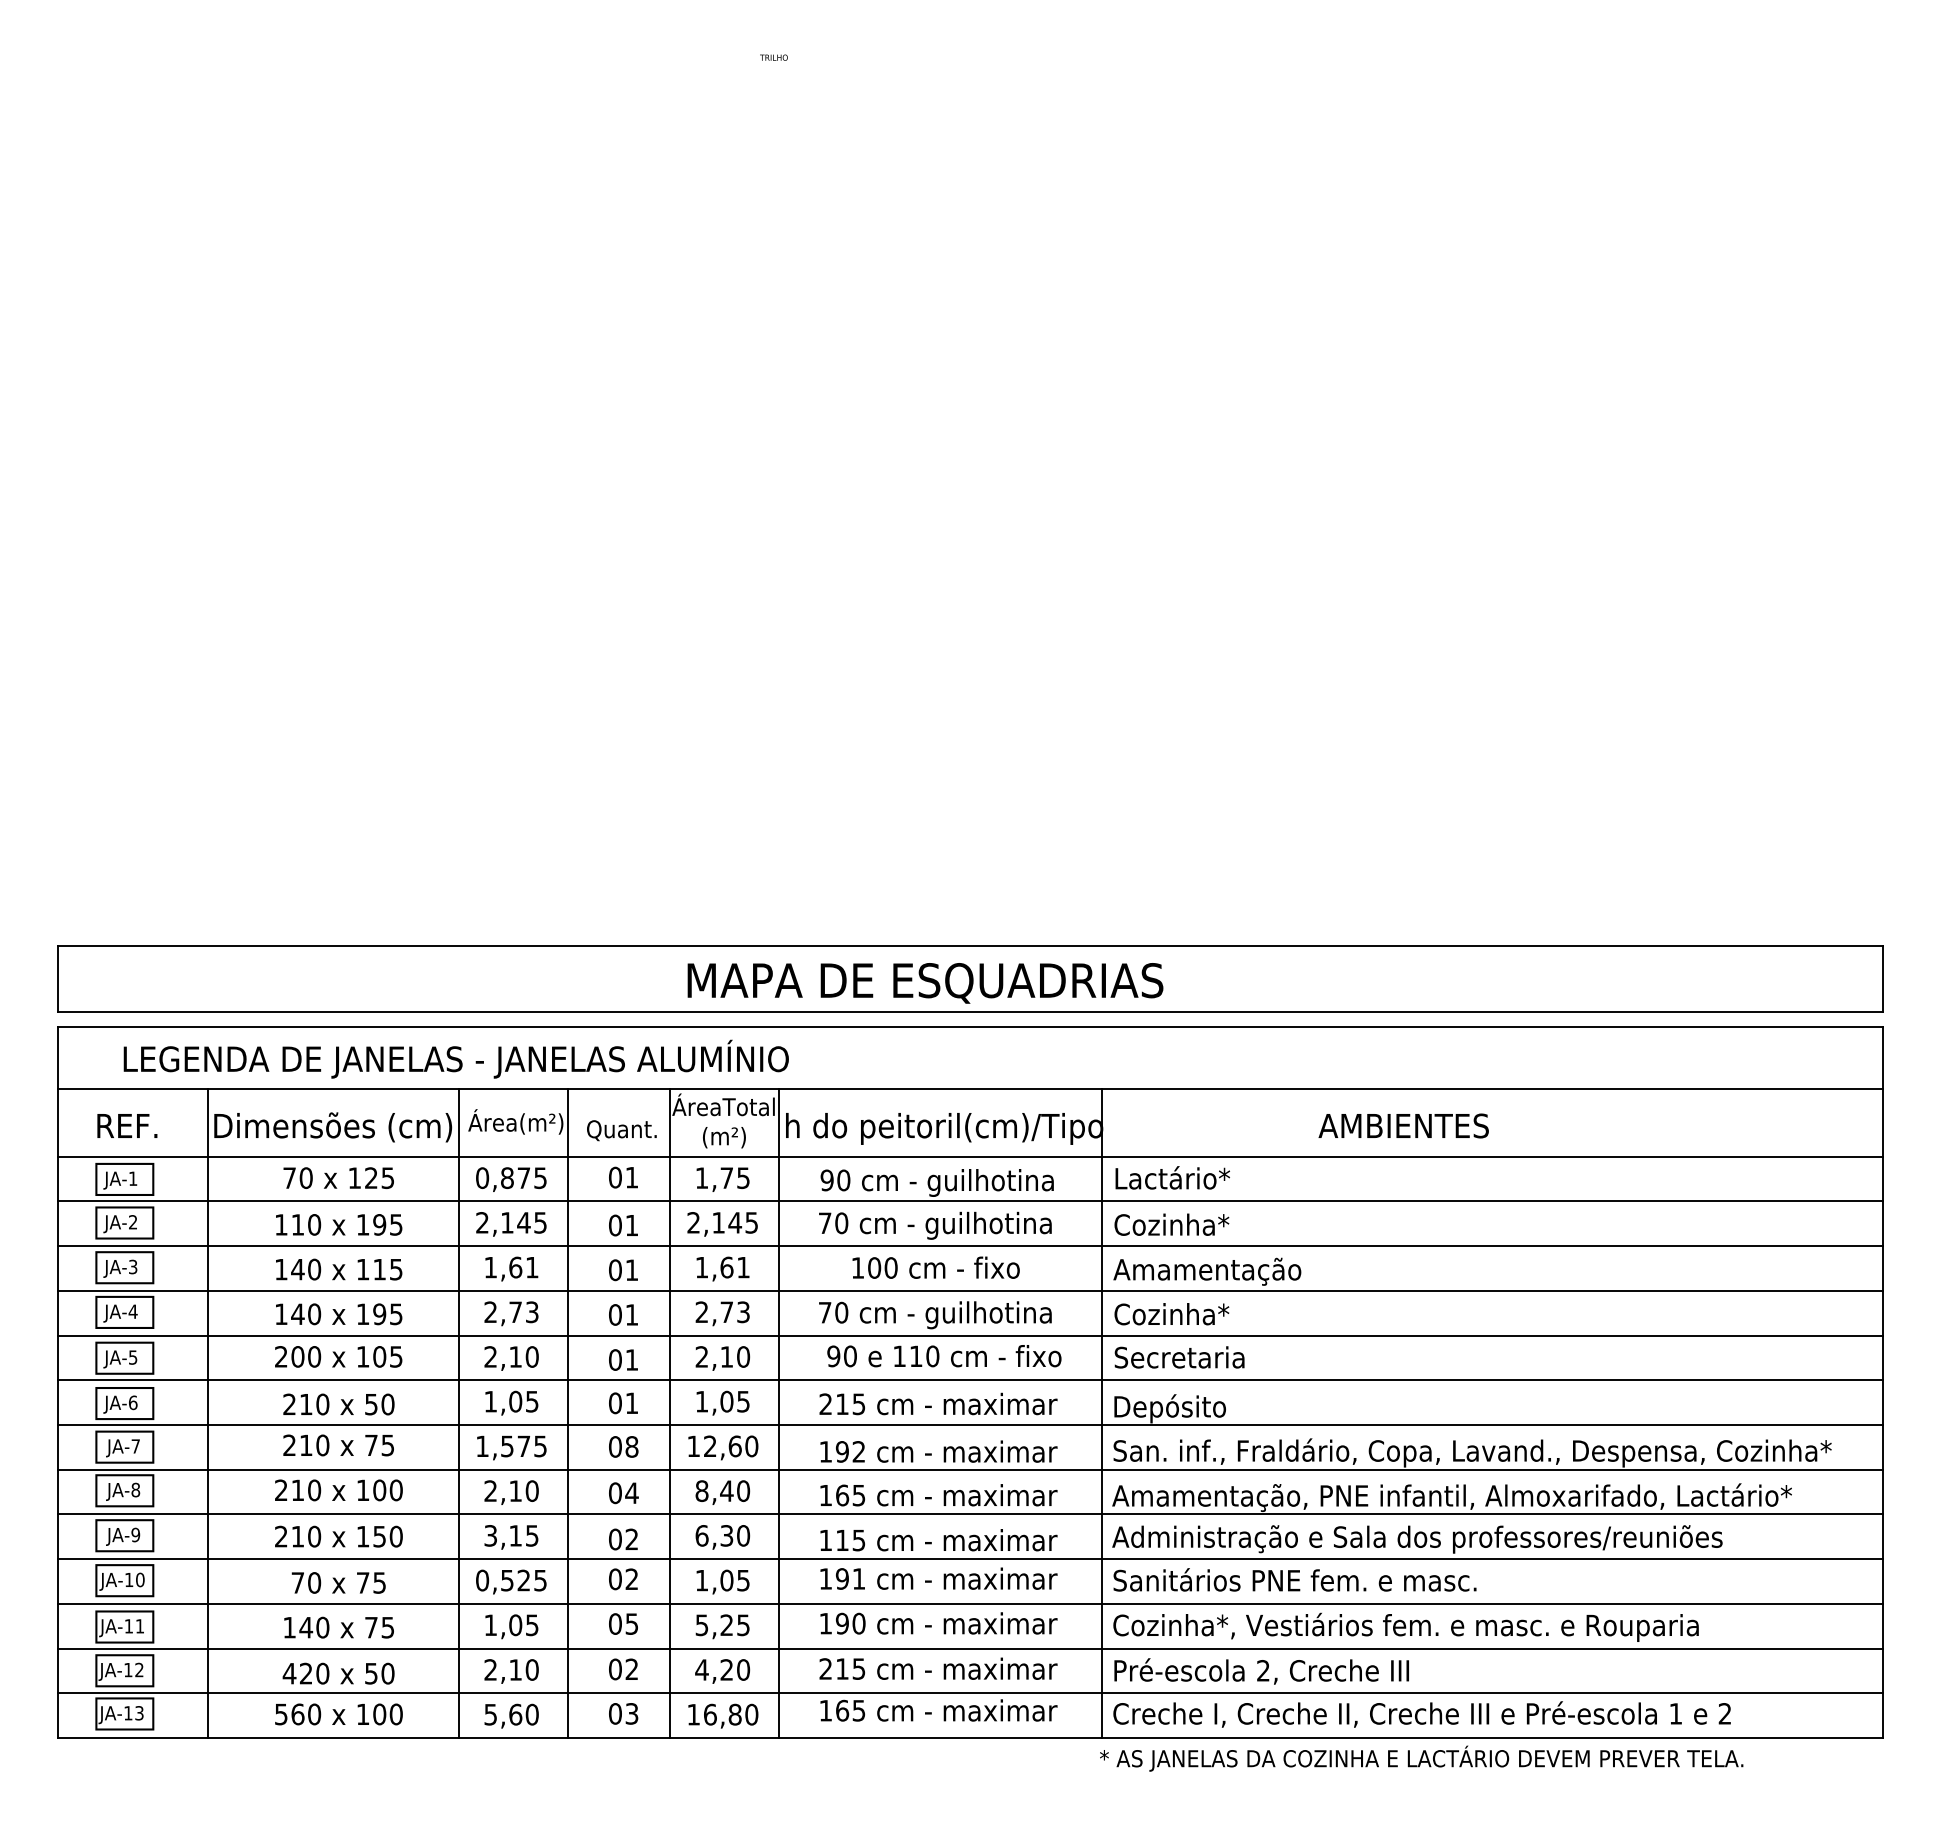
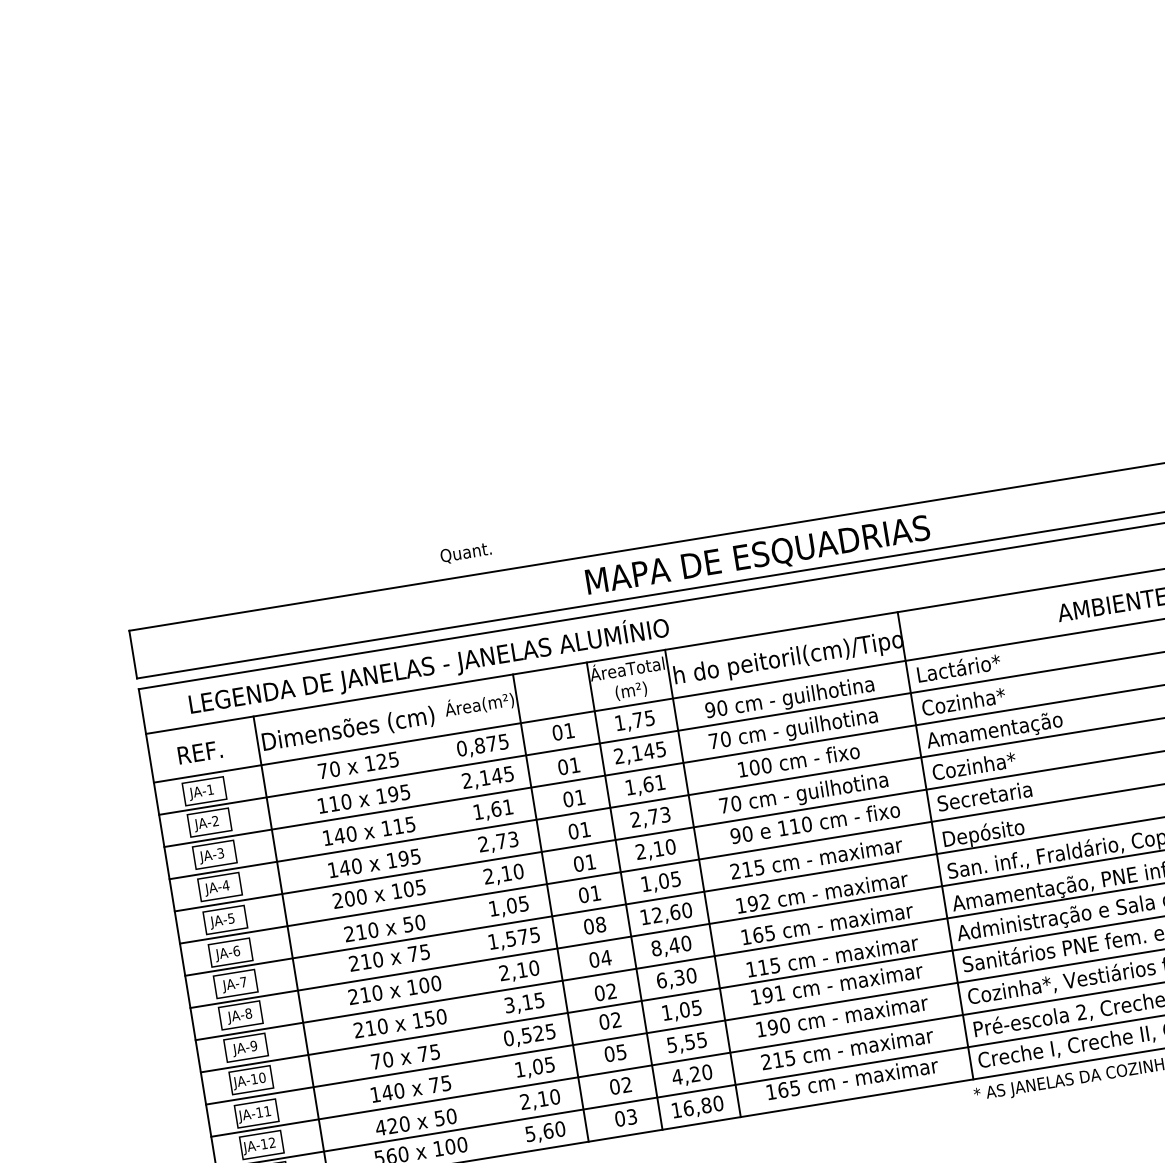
text: (621, 1130) -> (465, 553), moved
line: (459, 1413) -> (472, 920), removed
text: (726, 1625) -> (689, 1042), 5,25 -> 5,55

